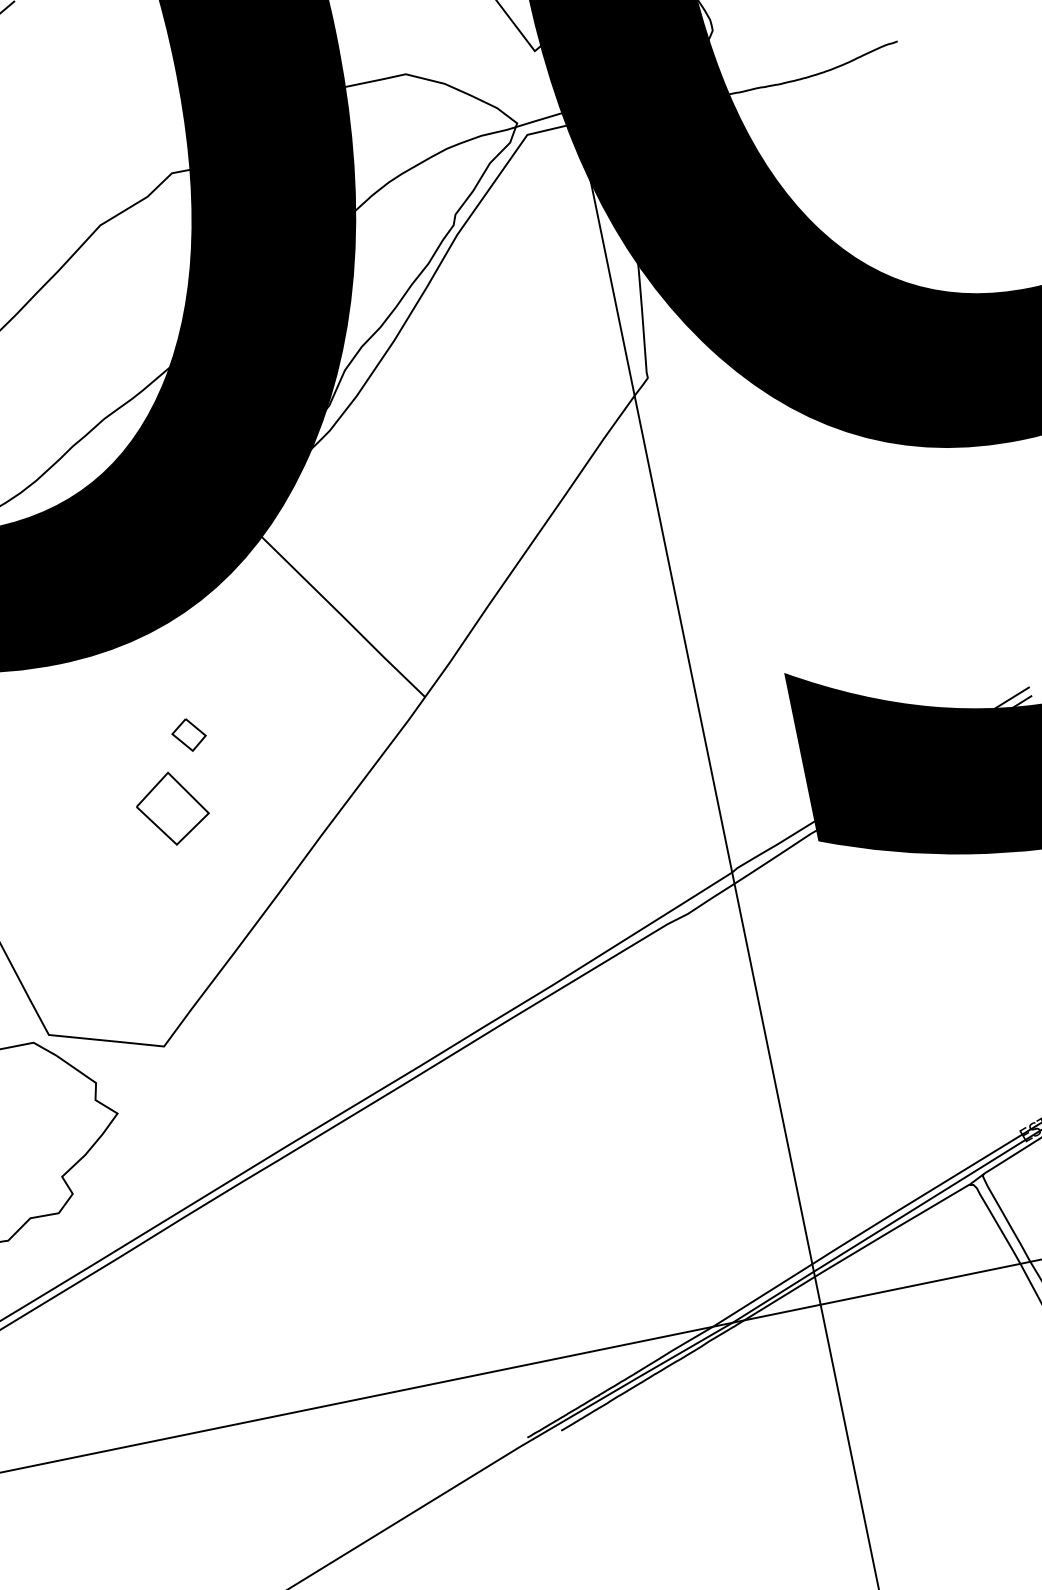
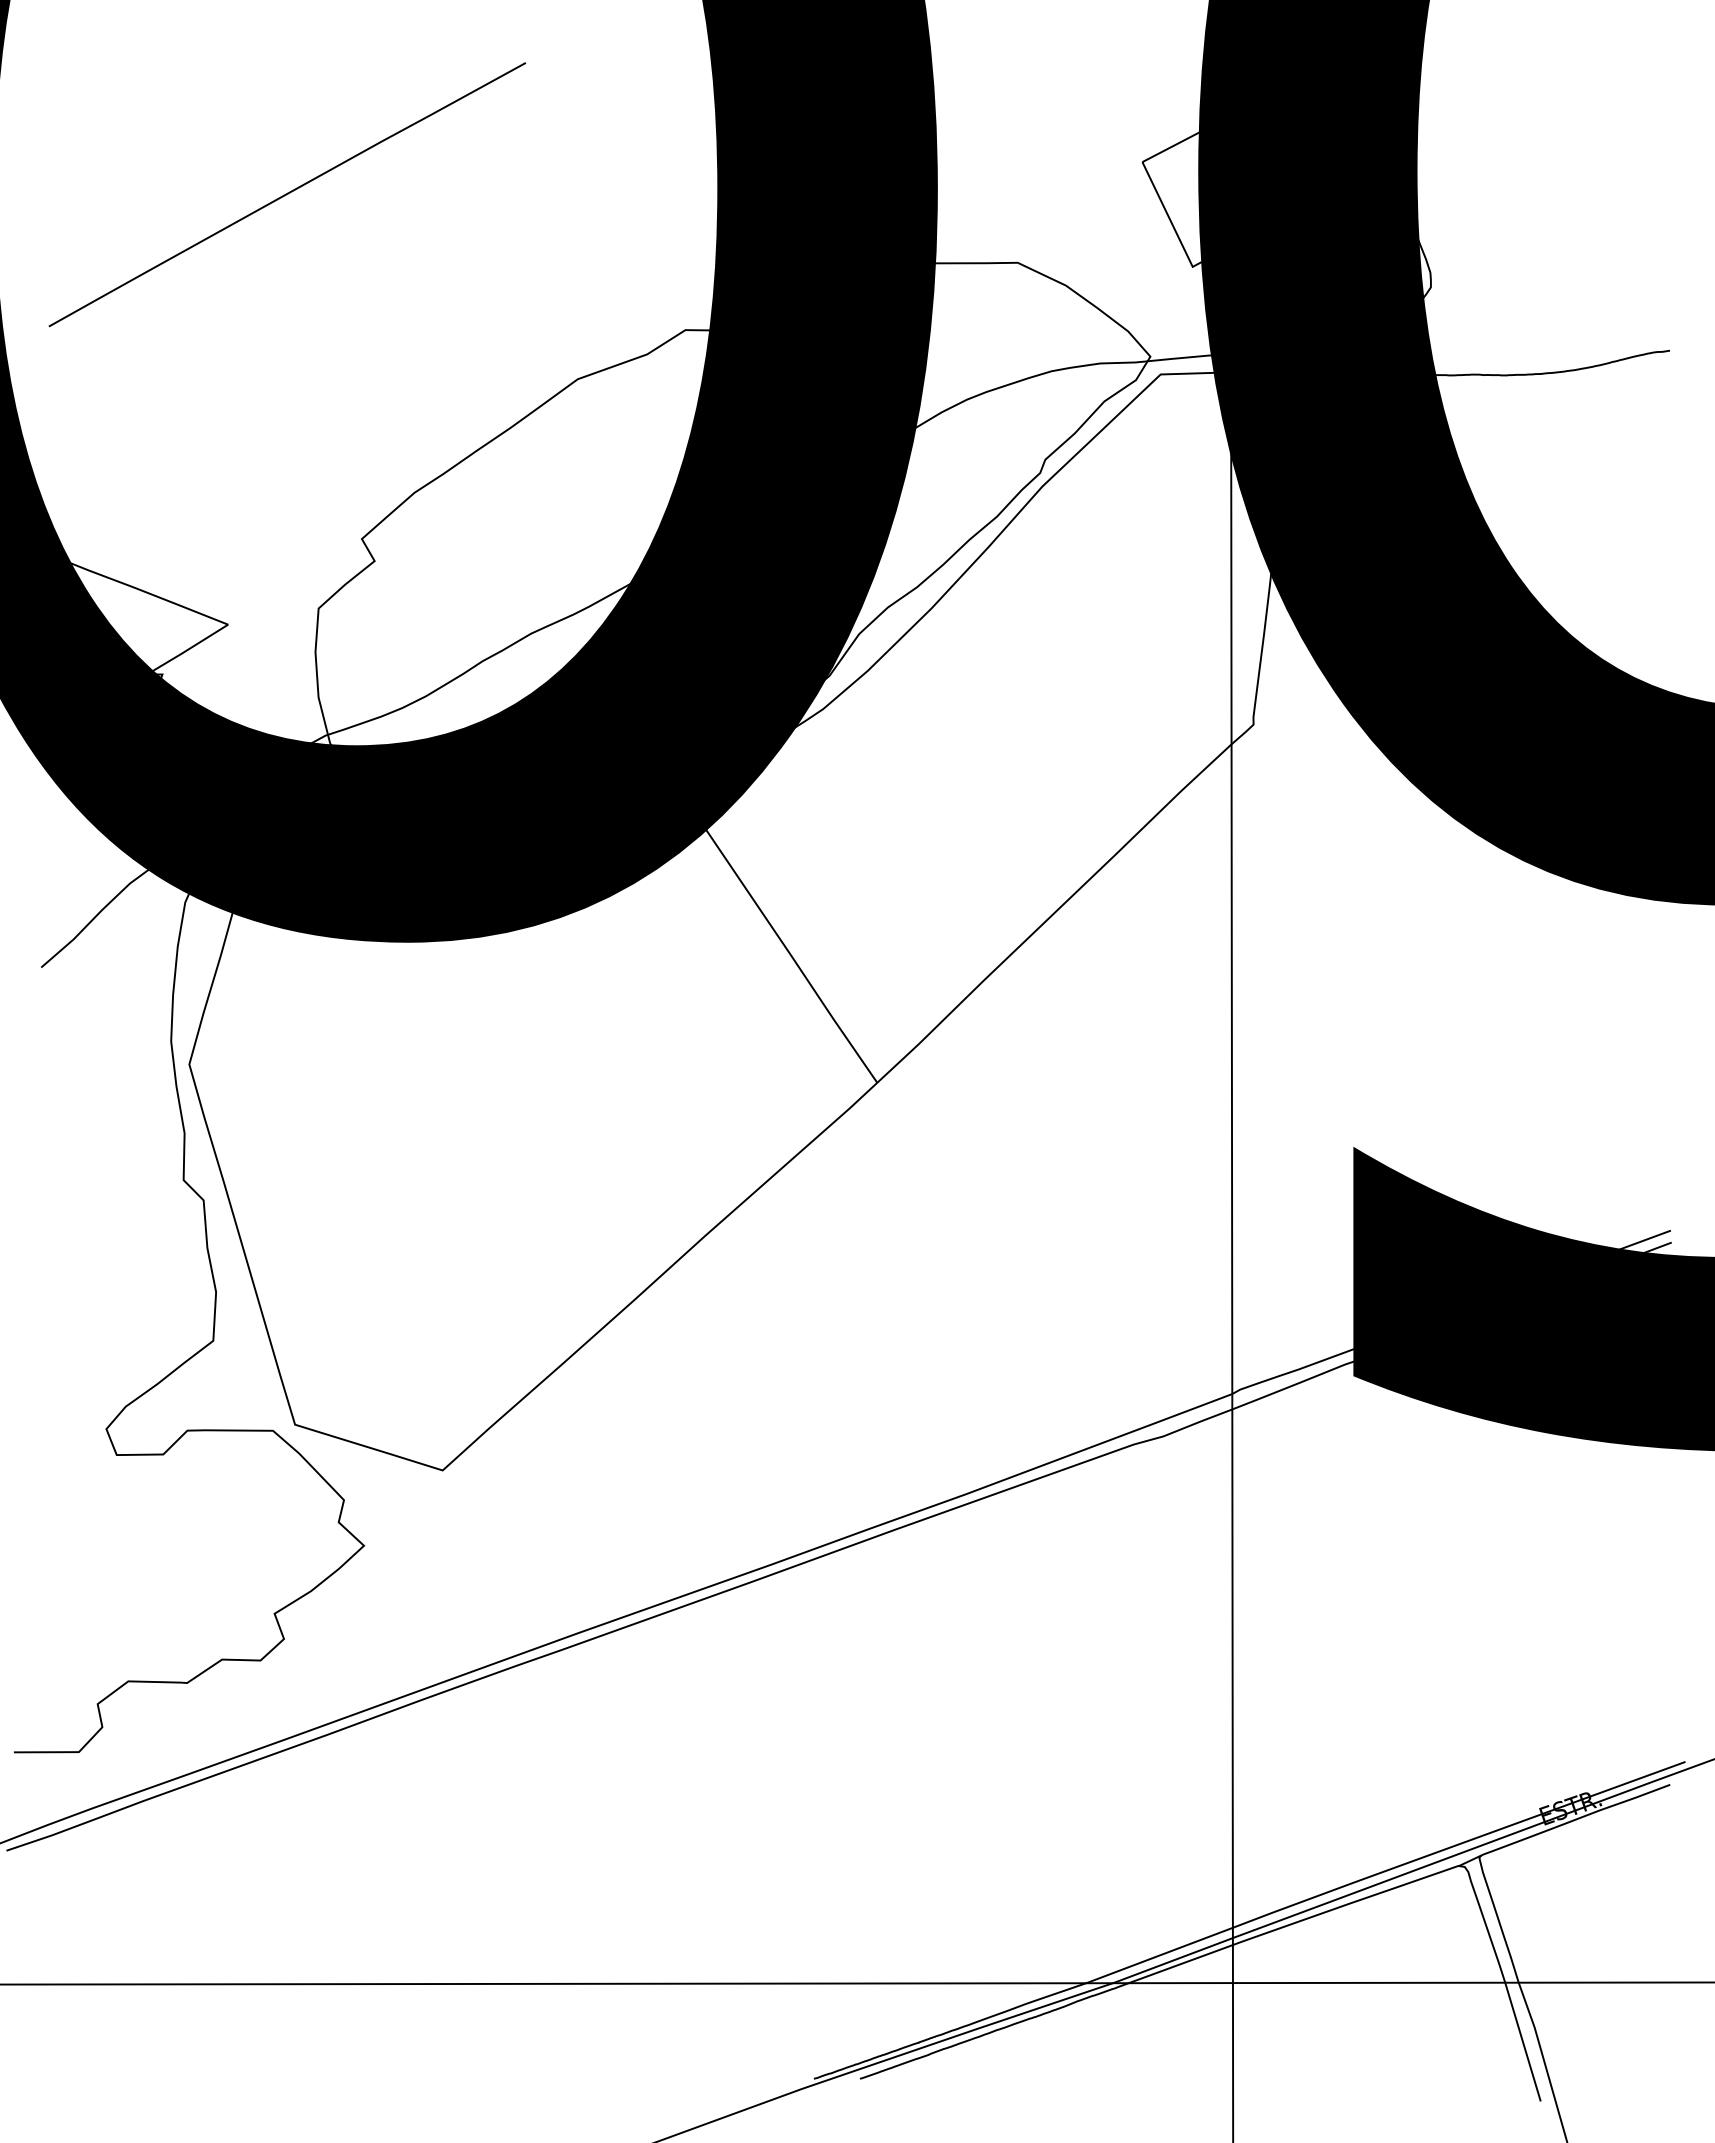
part: (188, 735) -> (557, 1069), removed
part: (172, 808) -> (517, 1161), removed

